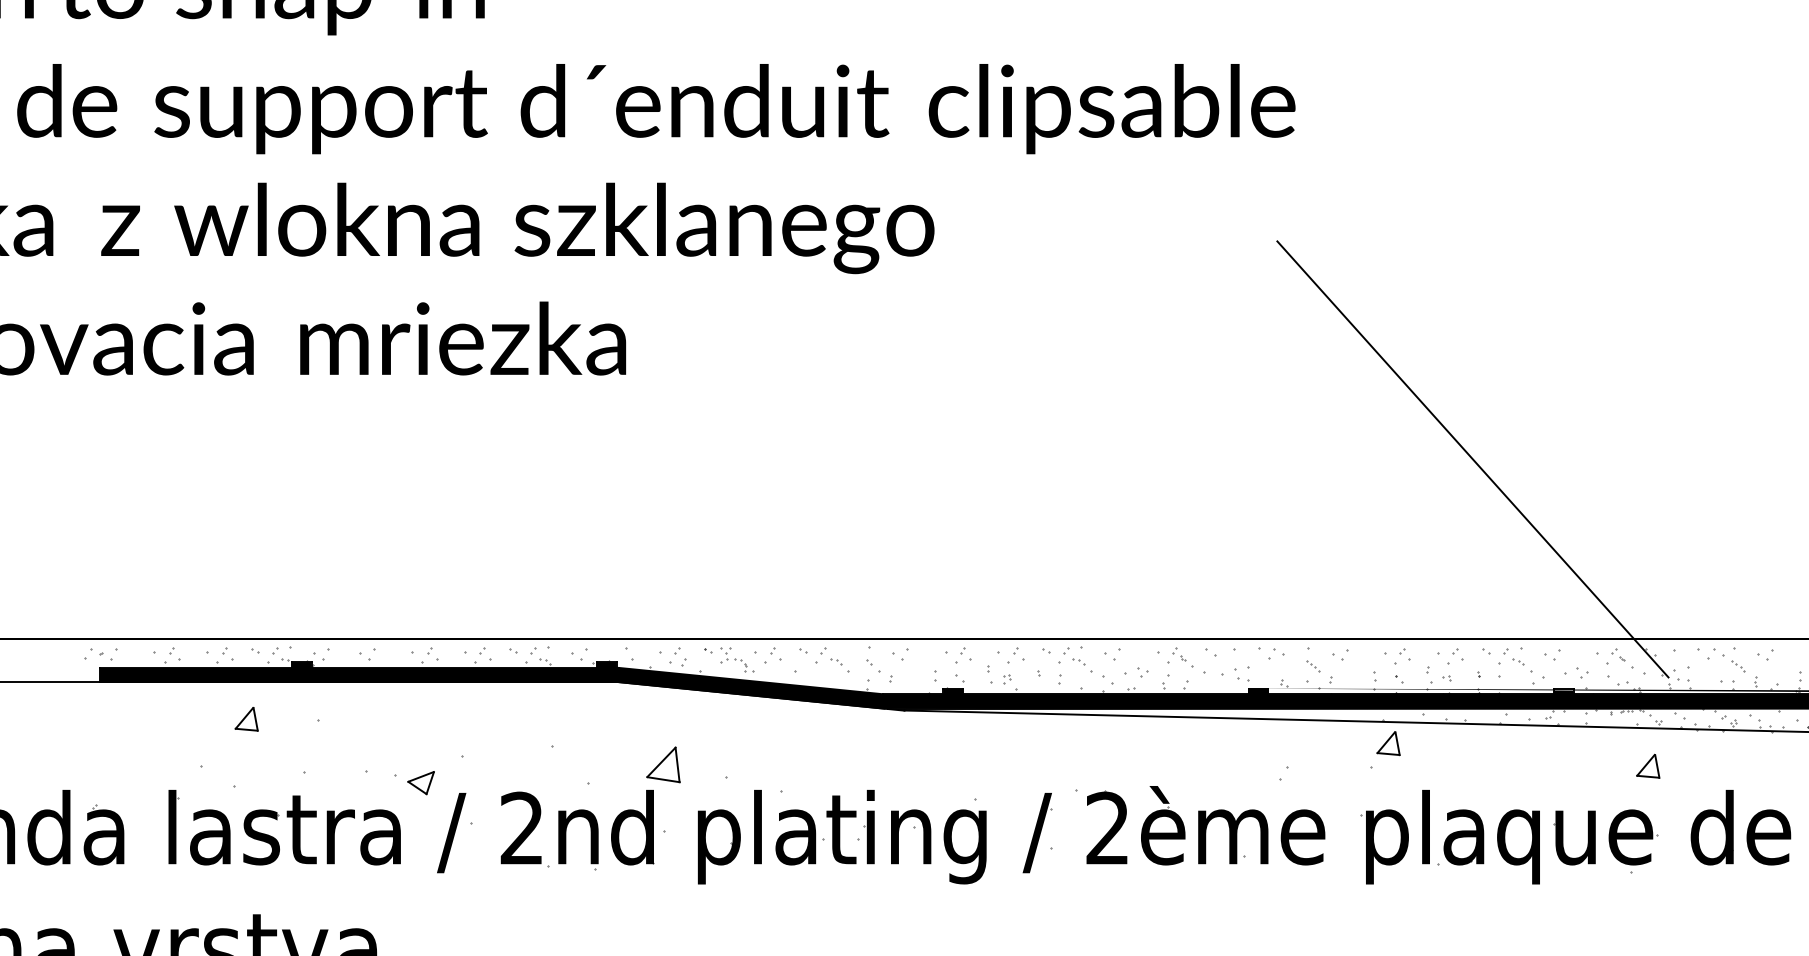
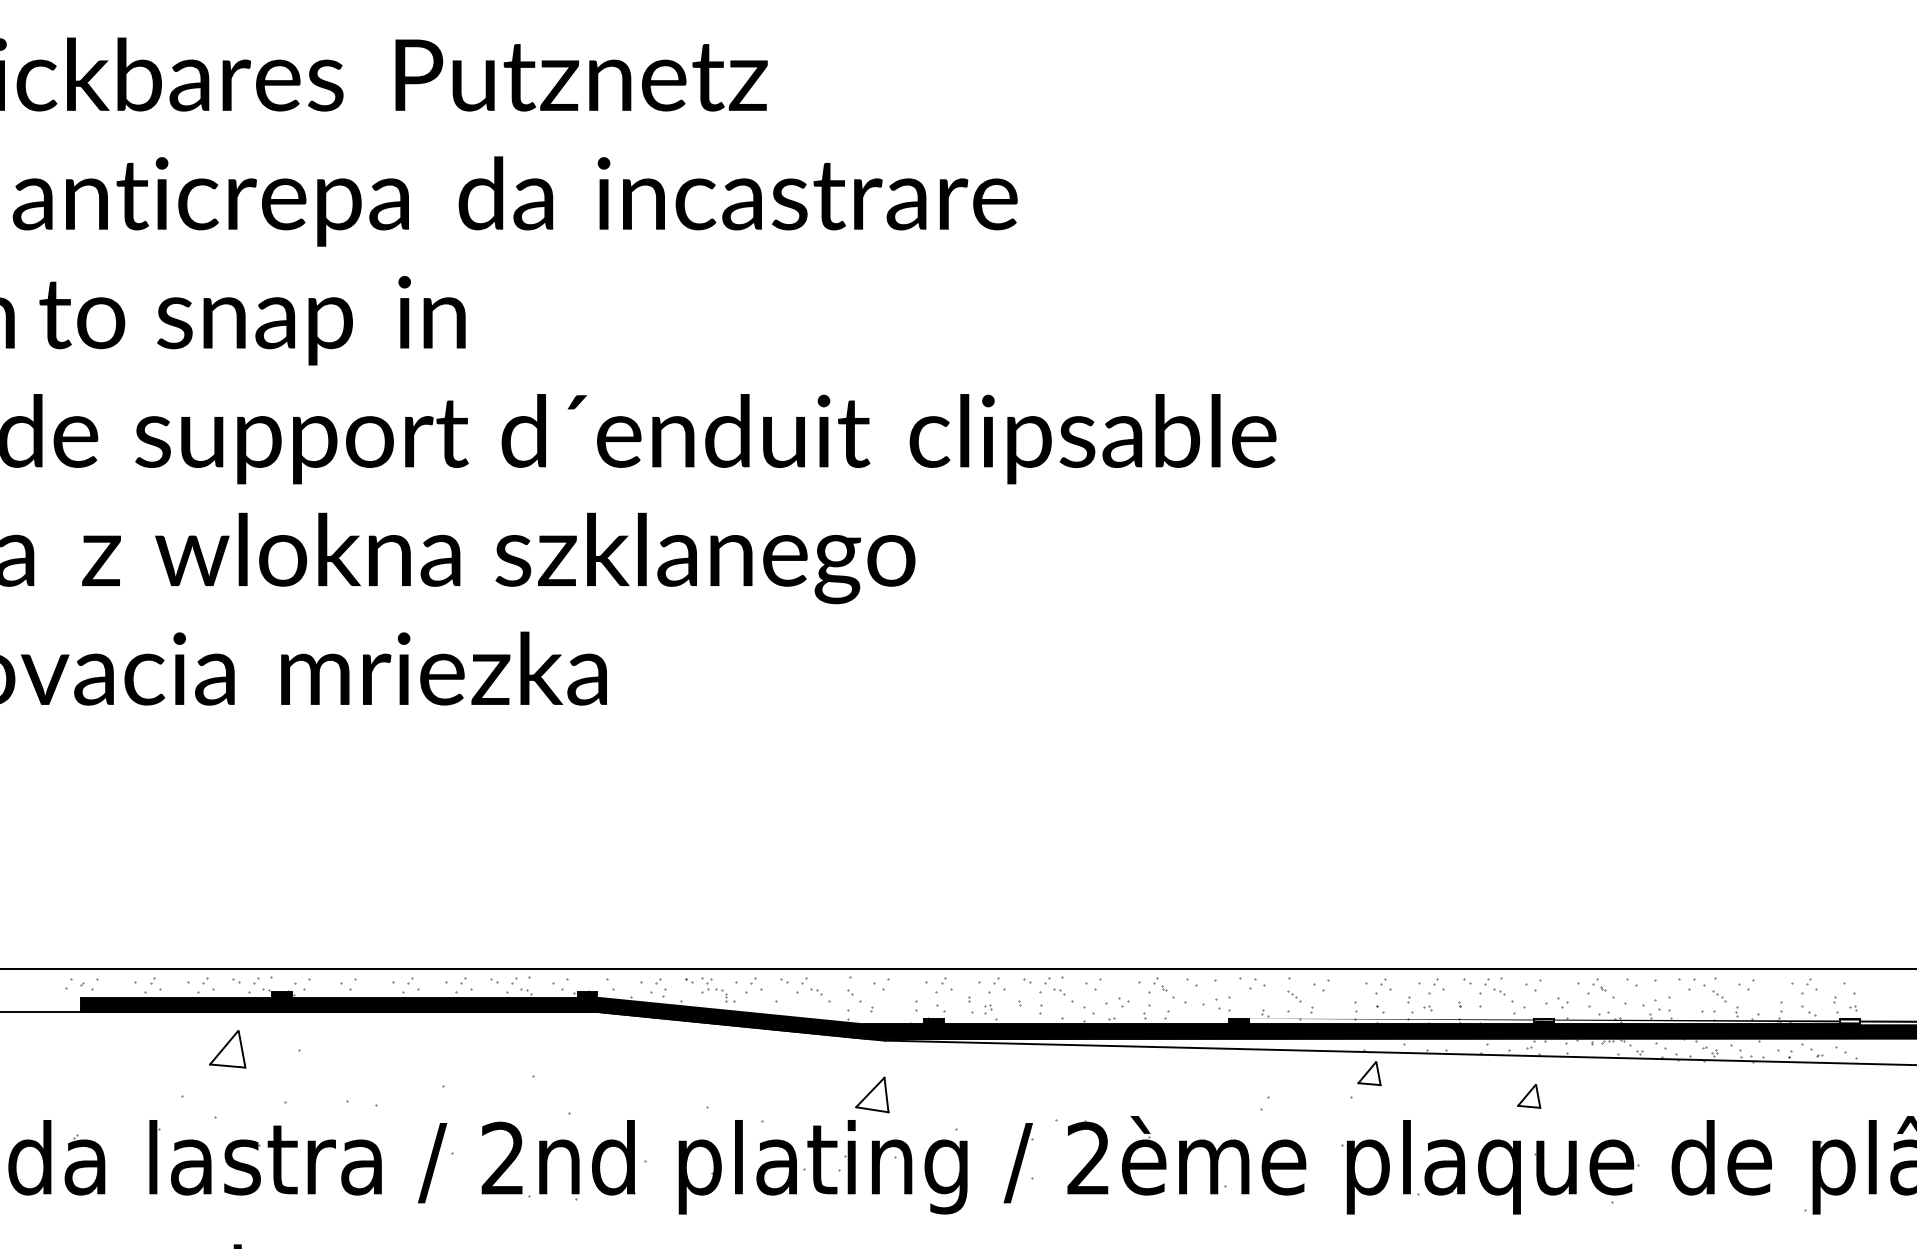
line: (1472, 459) -> (1453, 789), removed
part: (246, 719) -> (227, 1049), size x1.6
part: (663, 764) -> (872, 1094), moved
part: (1648, 766) -> (1529, 1096), moved
part: (420, 783) -> (401, 1113), removed

